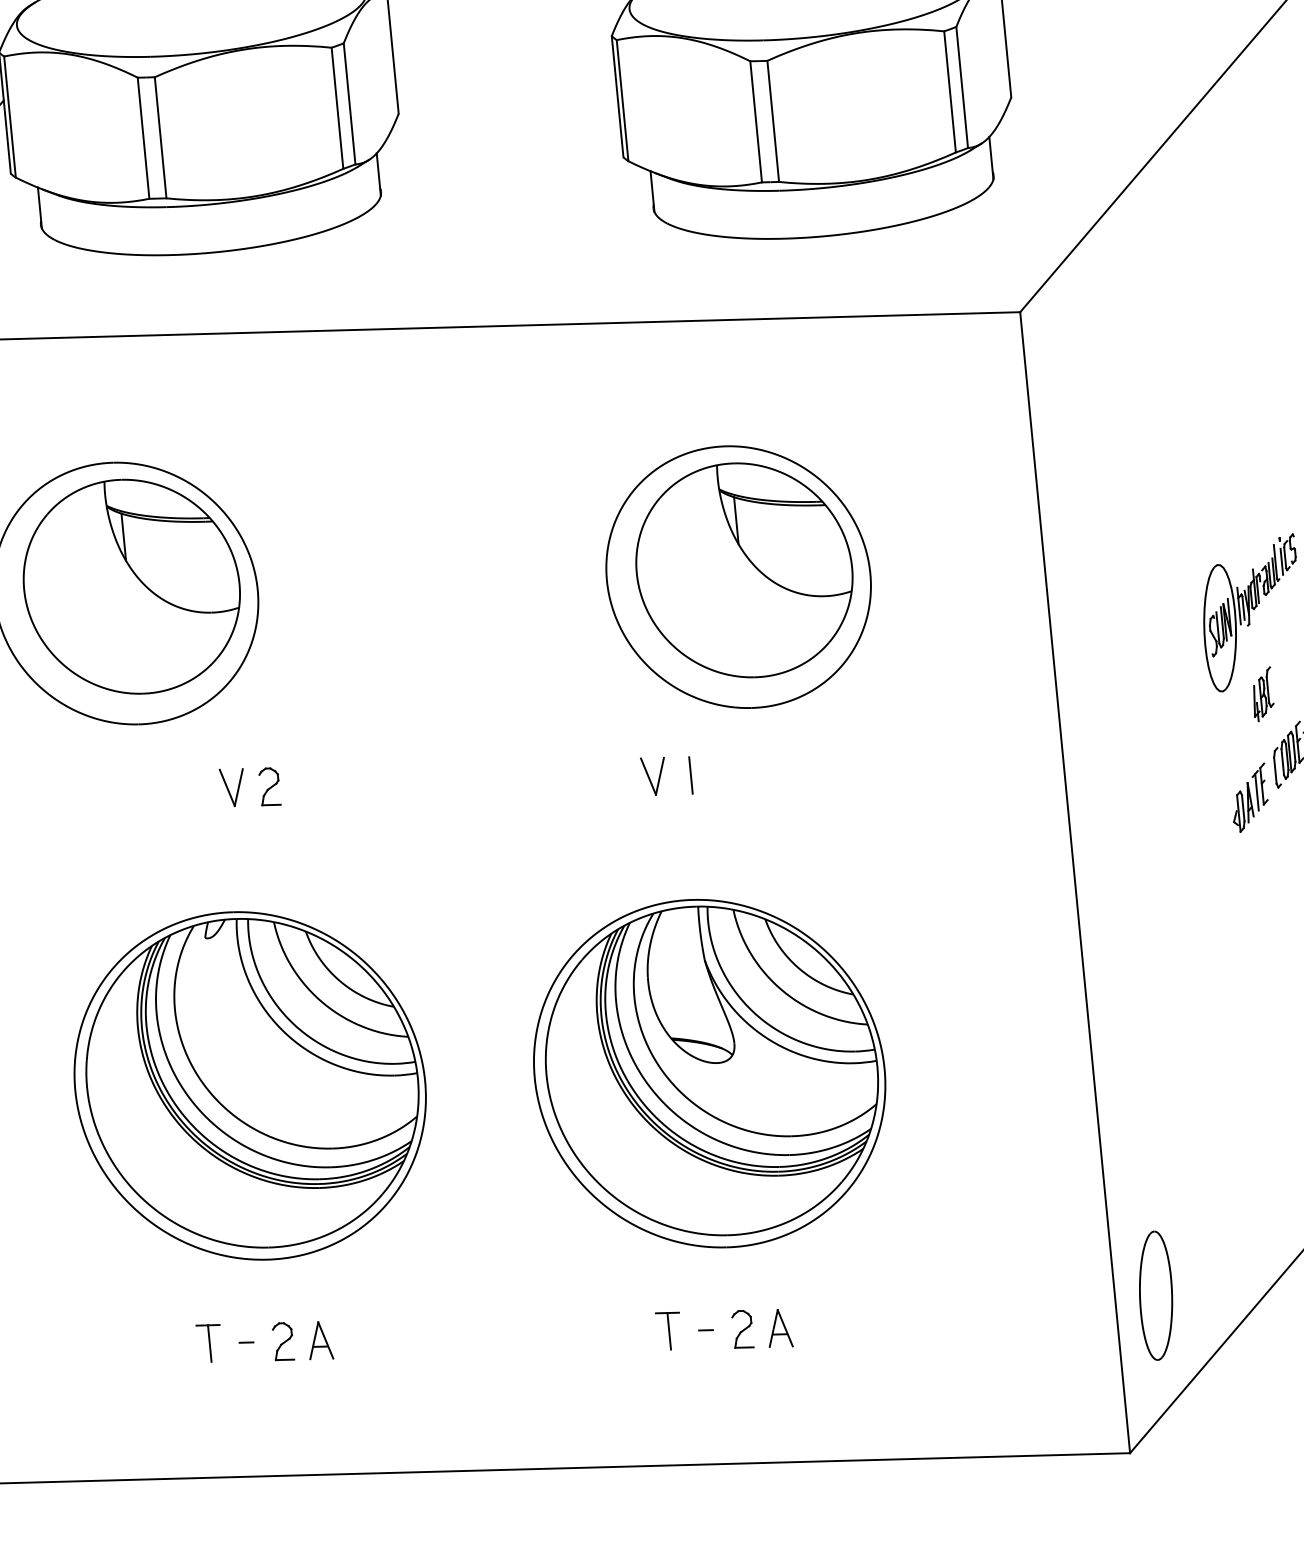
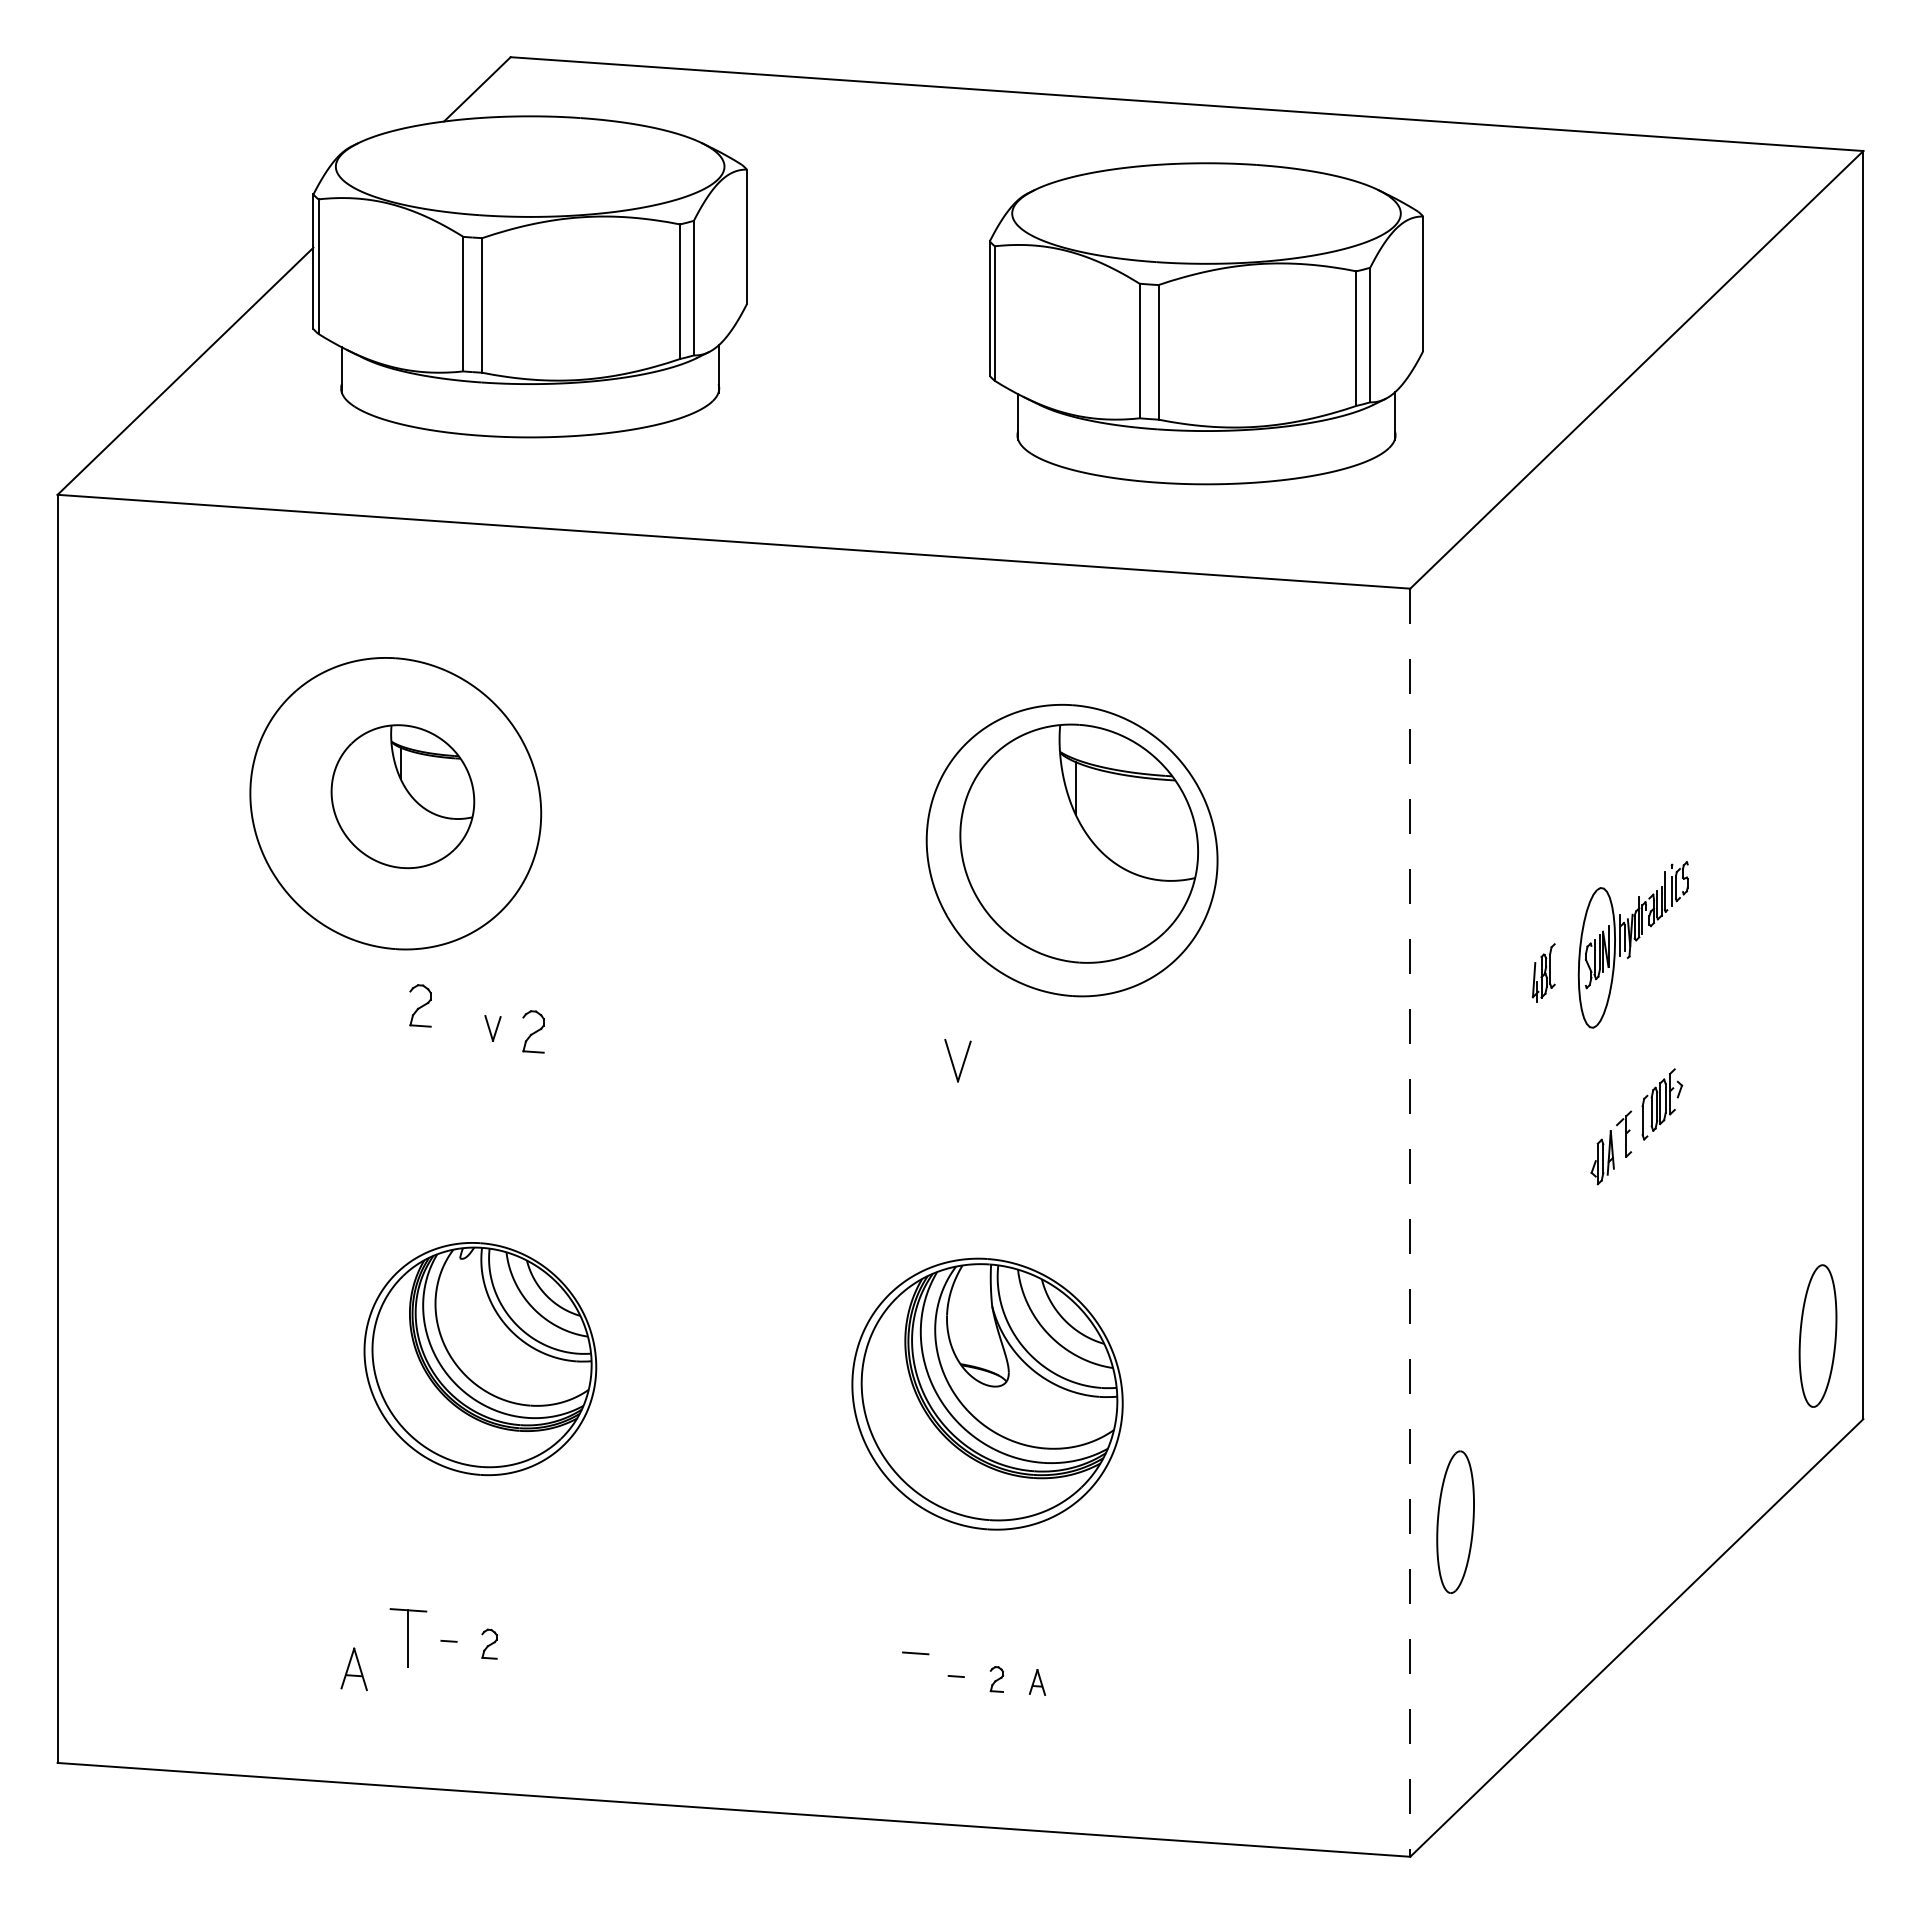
part: (131, 586) -> (402, 796), size x0.6
part: (1262, 693) -> (1543, 972), moved
part: (165, 772) -> (420, 1005), added
line: (690, 775) -> (998, 1063), removed
part: (232, 787) -> (492, 1028), size x0.6
line: (1257, 792) -> (1620, 1142), removed
line: (1075, 883) -> (1410, 1223), solid -> dashed
part: (709, 1072) -> (987, 1393), size x0.7
part: (250, 1085) -> (480, 1358), size x0.6
part: (1155, 1295) -> (1455, 1521), moved
part: (779, 1328) -> (1037, 1682), size x0.6
part: (742, 1329) -> (996, 1679), size x0.6
line: (669, 1331) -> (915, 1673), removed
part: (283, 1341) -> (489, 1643), size x0.7
part: (319, 1341) -> (353, 1669), moved
part: (209, 1342) -> (408, 1637), size x1.4

